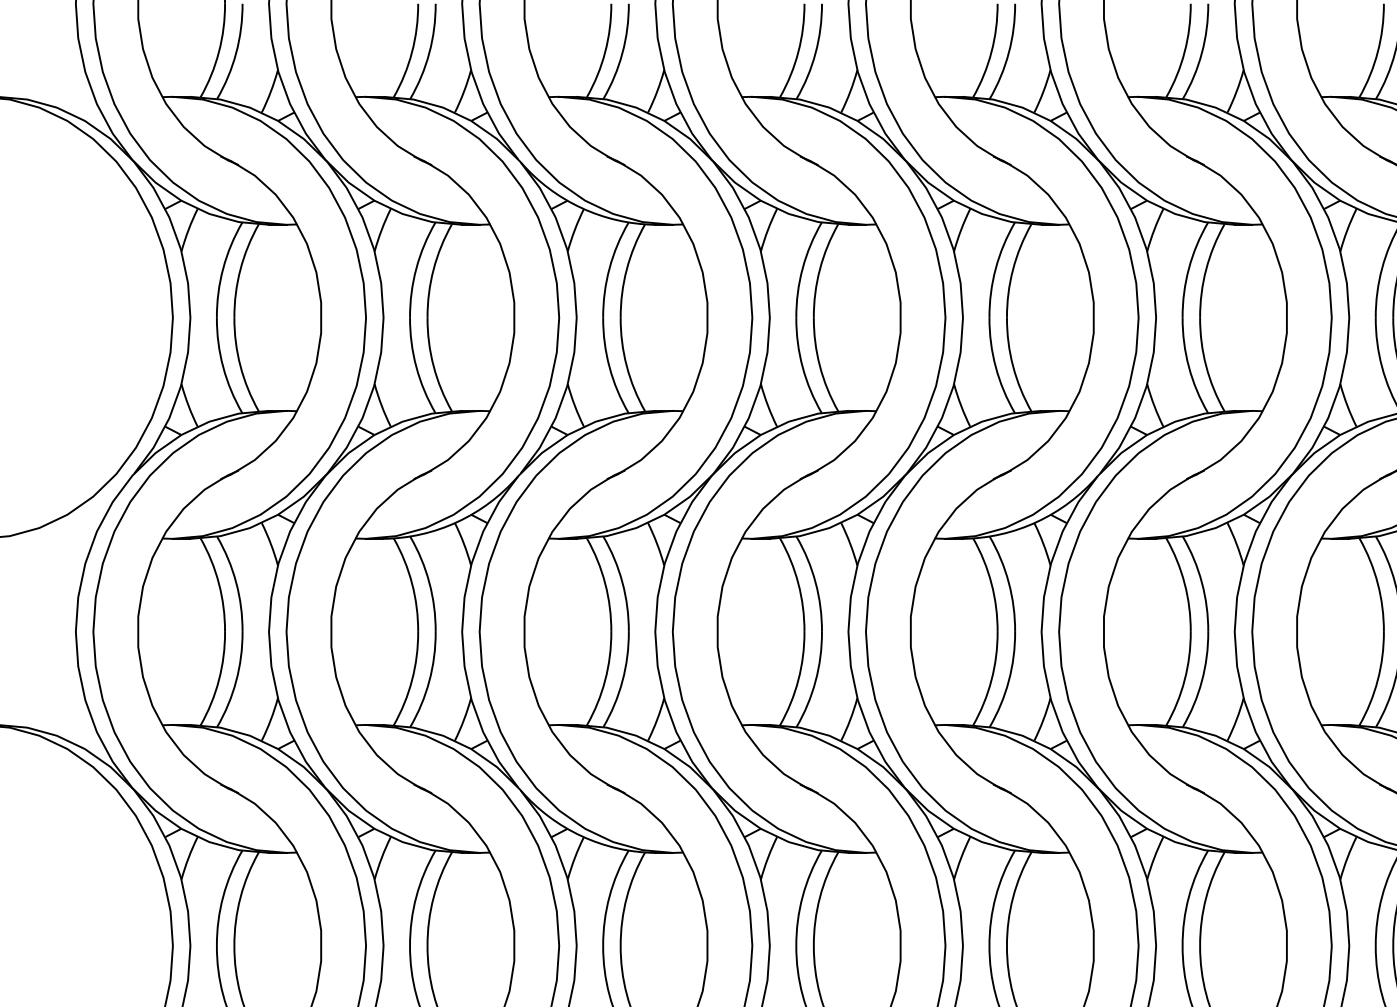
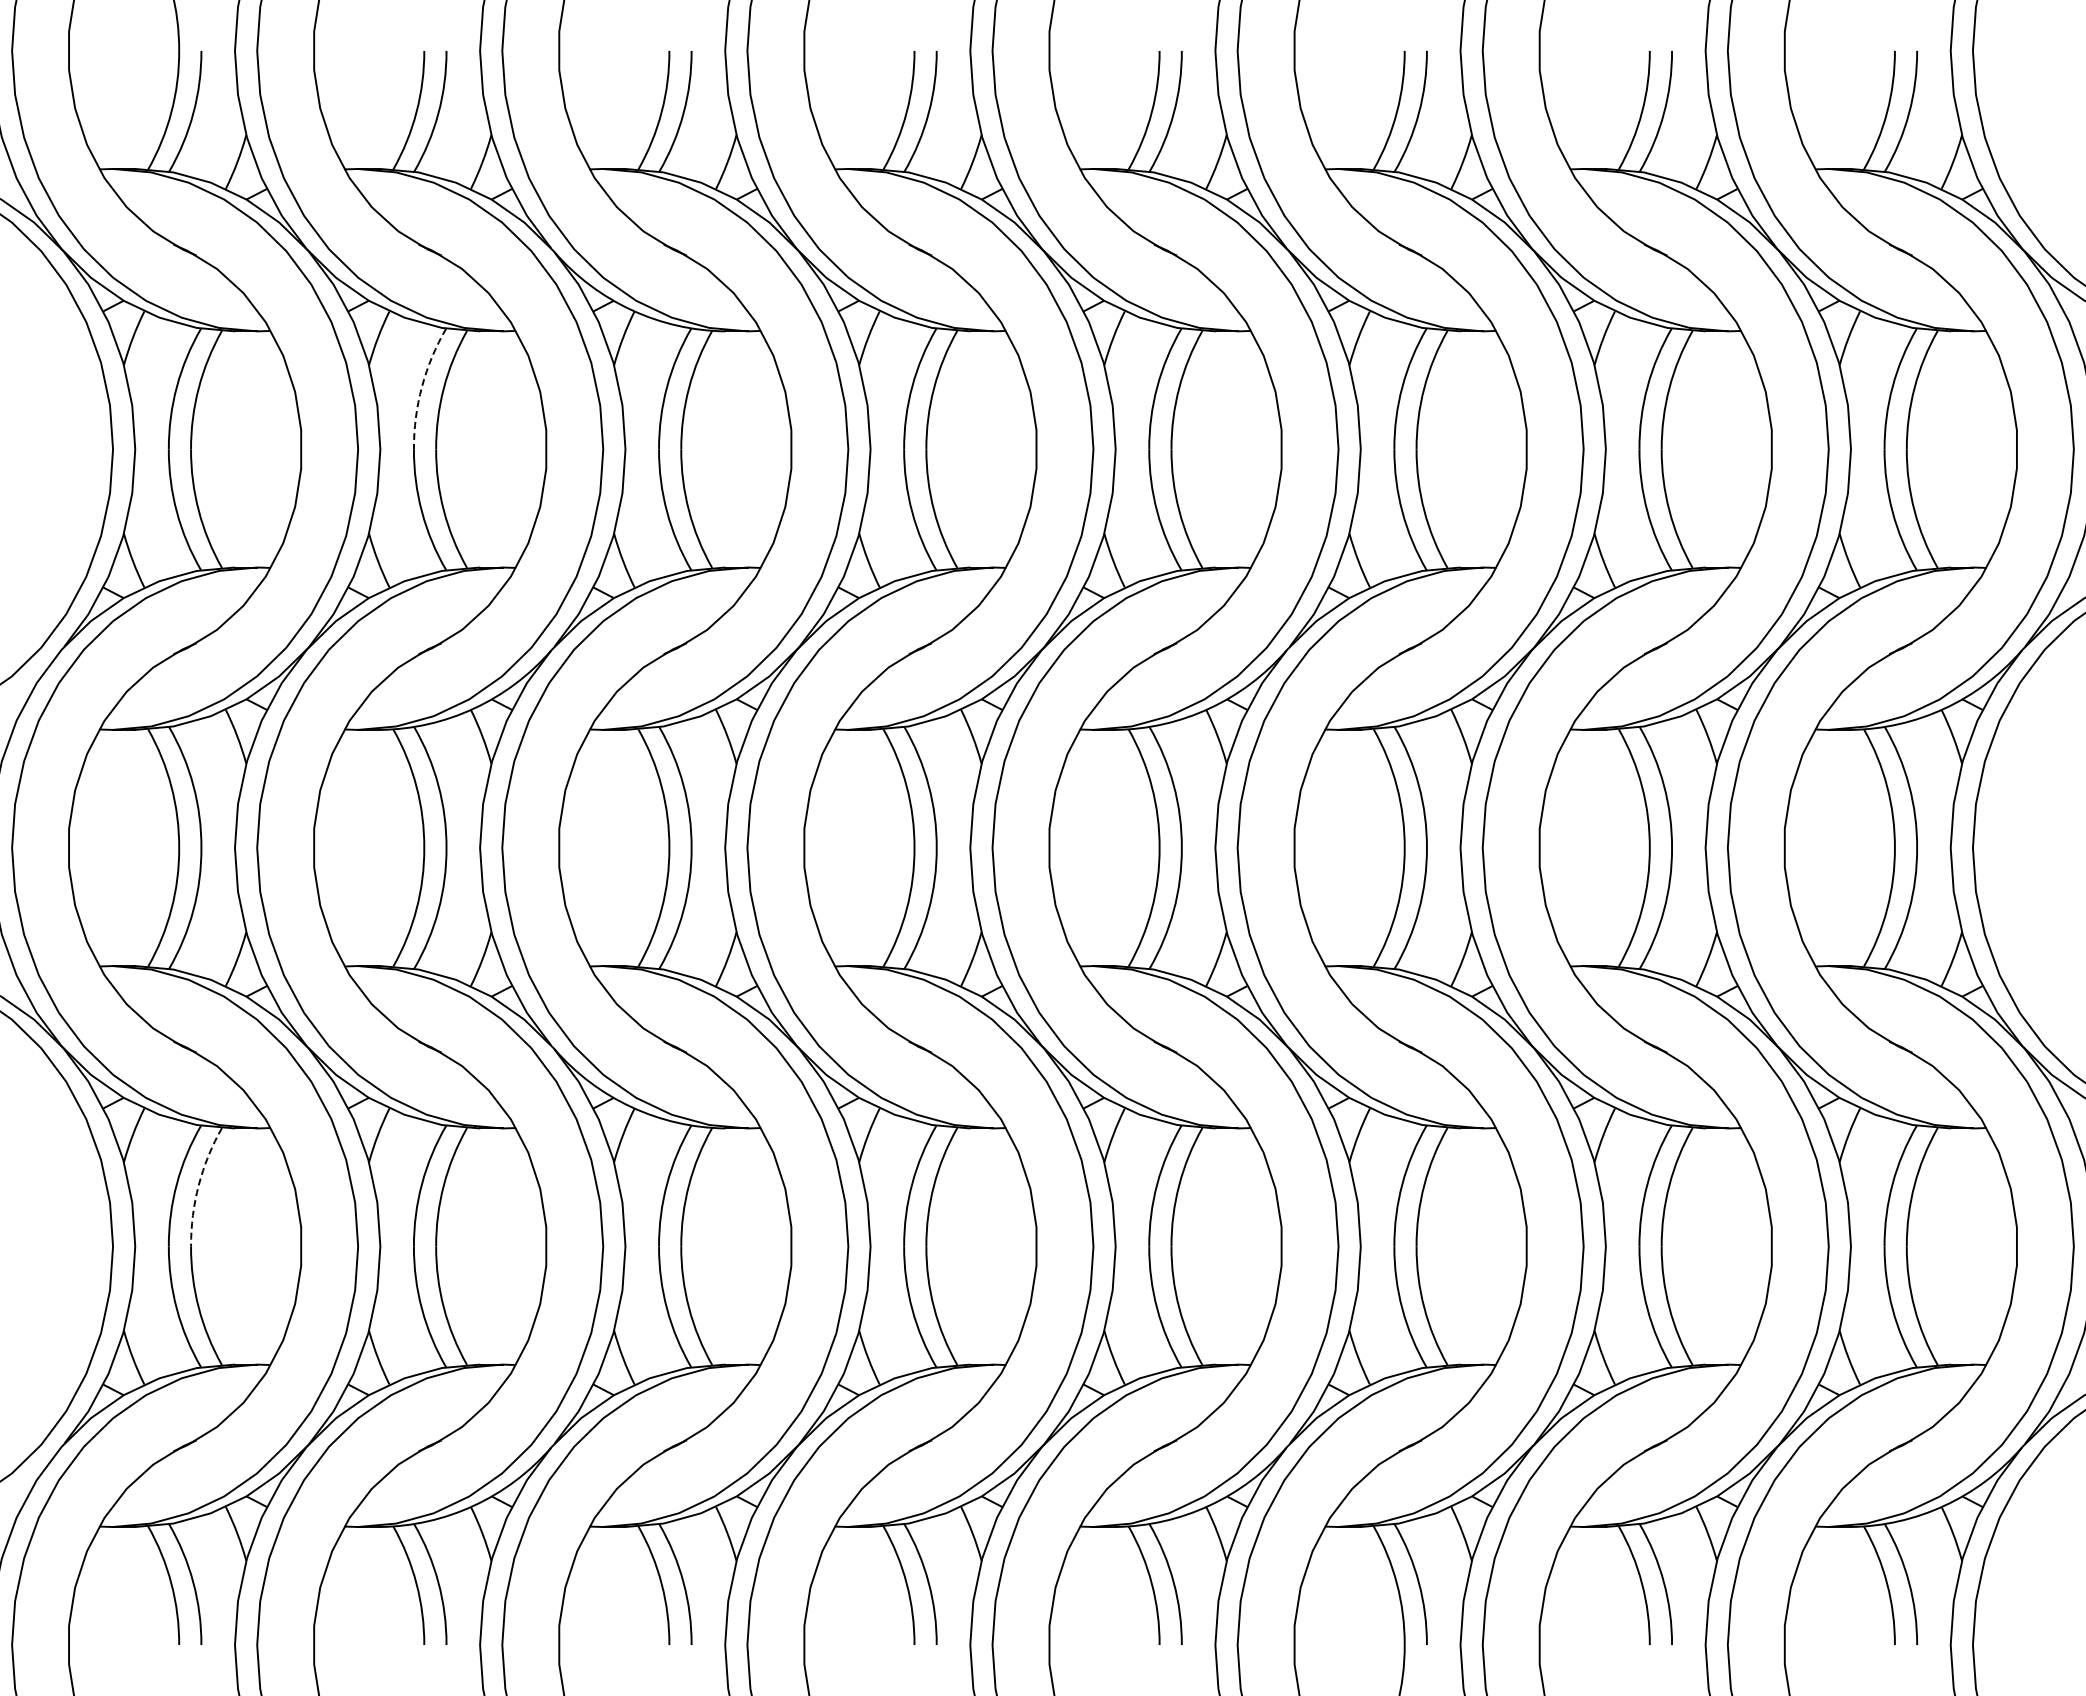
arc: (415, 268) -> (421, 386), solid -> dashed
arc: (240, 897) -> (198, 1185), solid -> dashed

